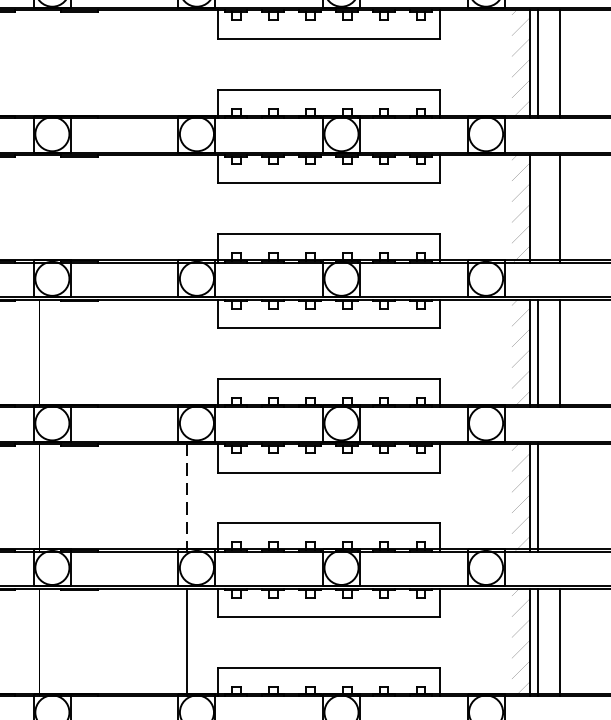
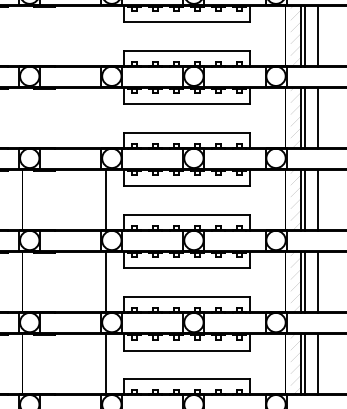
line: (537, 208) -> (305, 118), added
line: (187, 352) -> (106, 200), added
line: (187, 497) -> (106, 282), dashed -> solid
line: (559, 497) -> (317, 282), added

